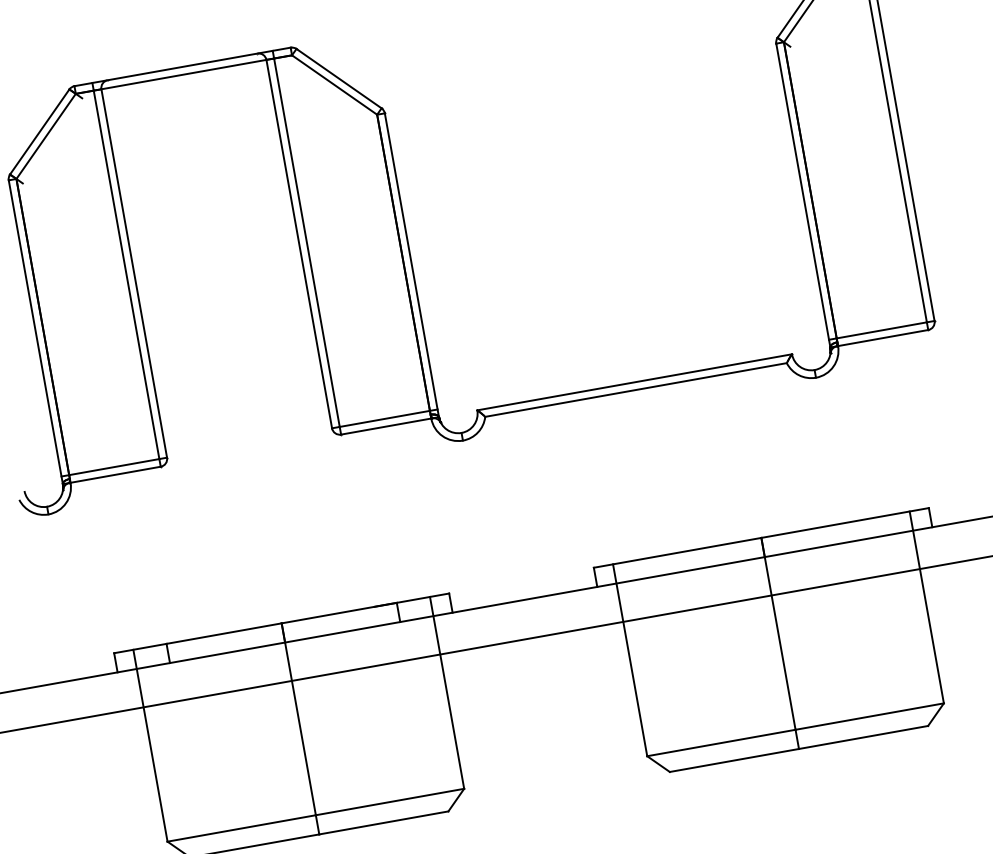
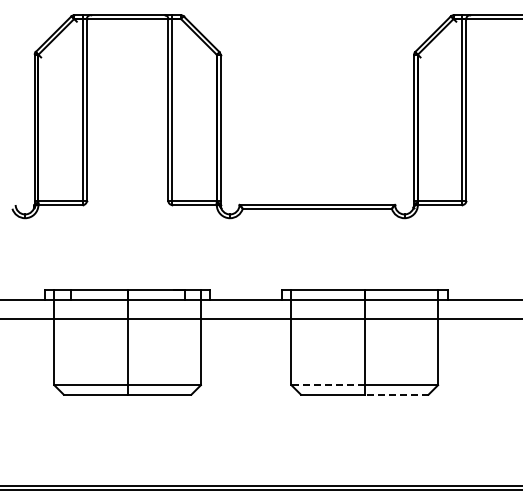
line: (863, 737) -> (396, 394), solid -> dashed
line: (722, 743) -> (328, 385), solid -> dashed

